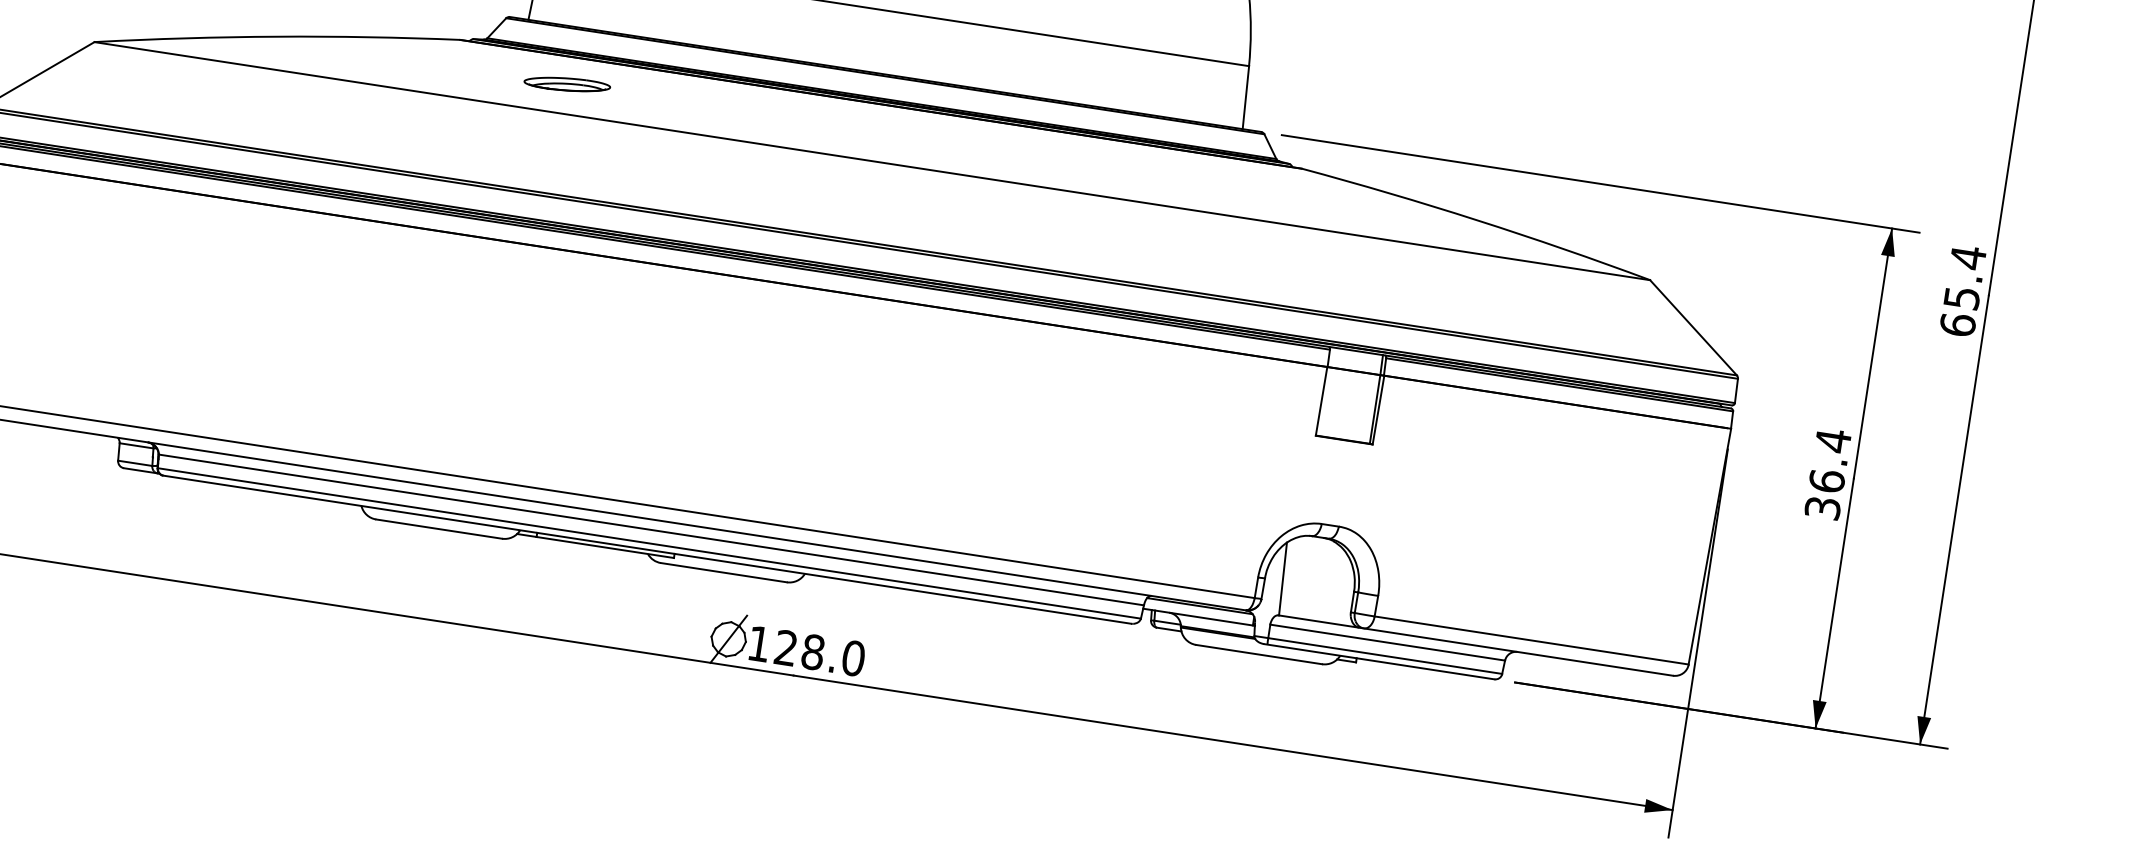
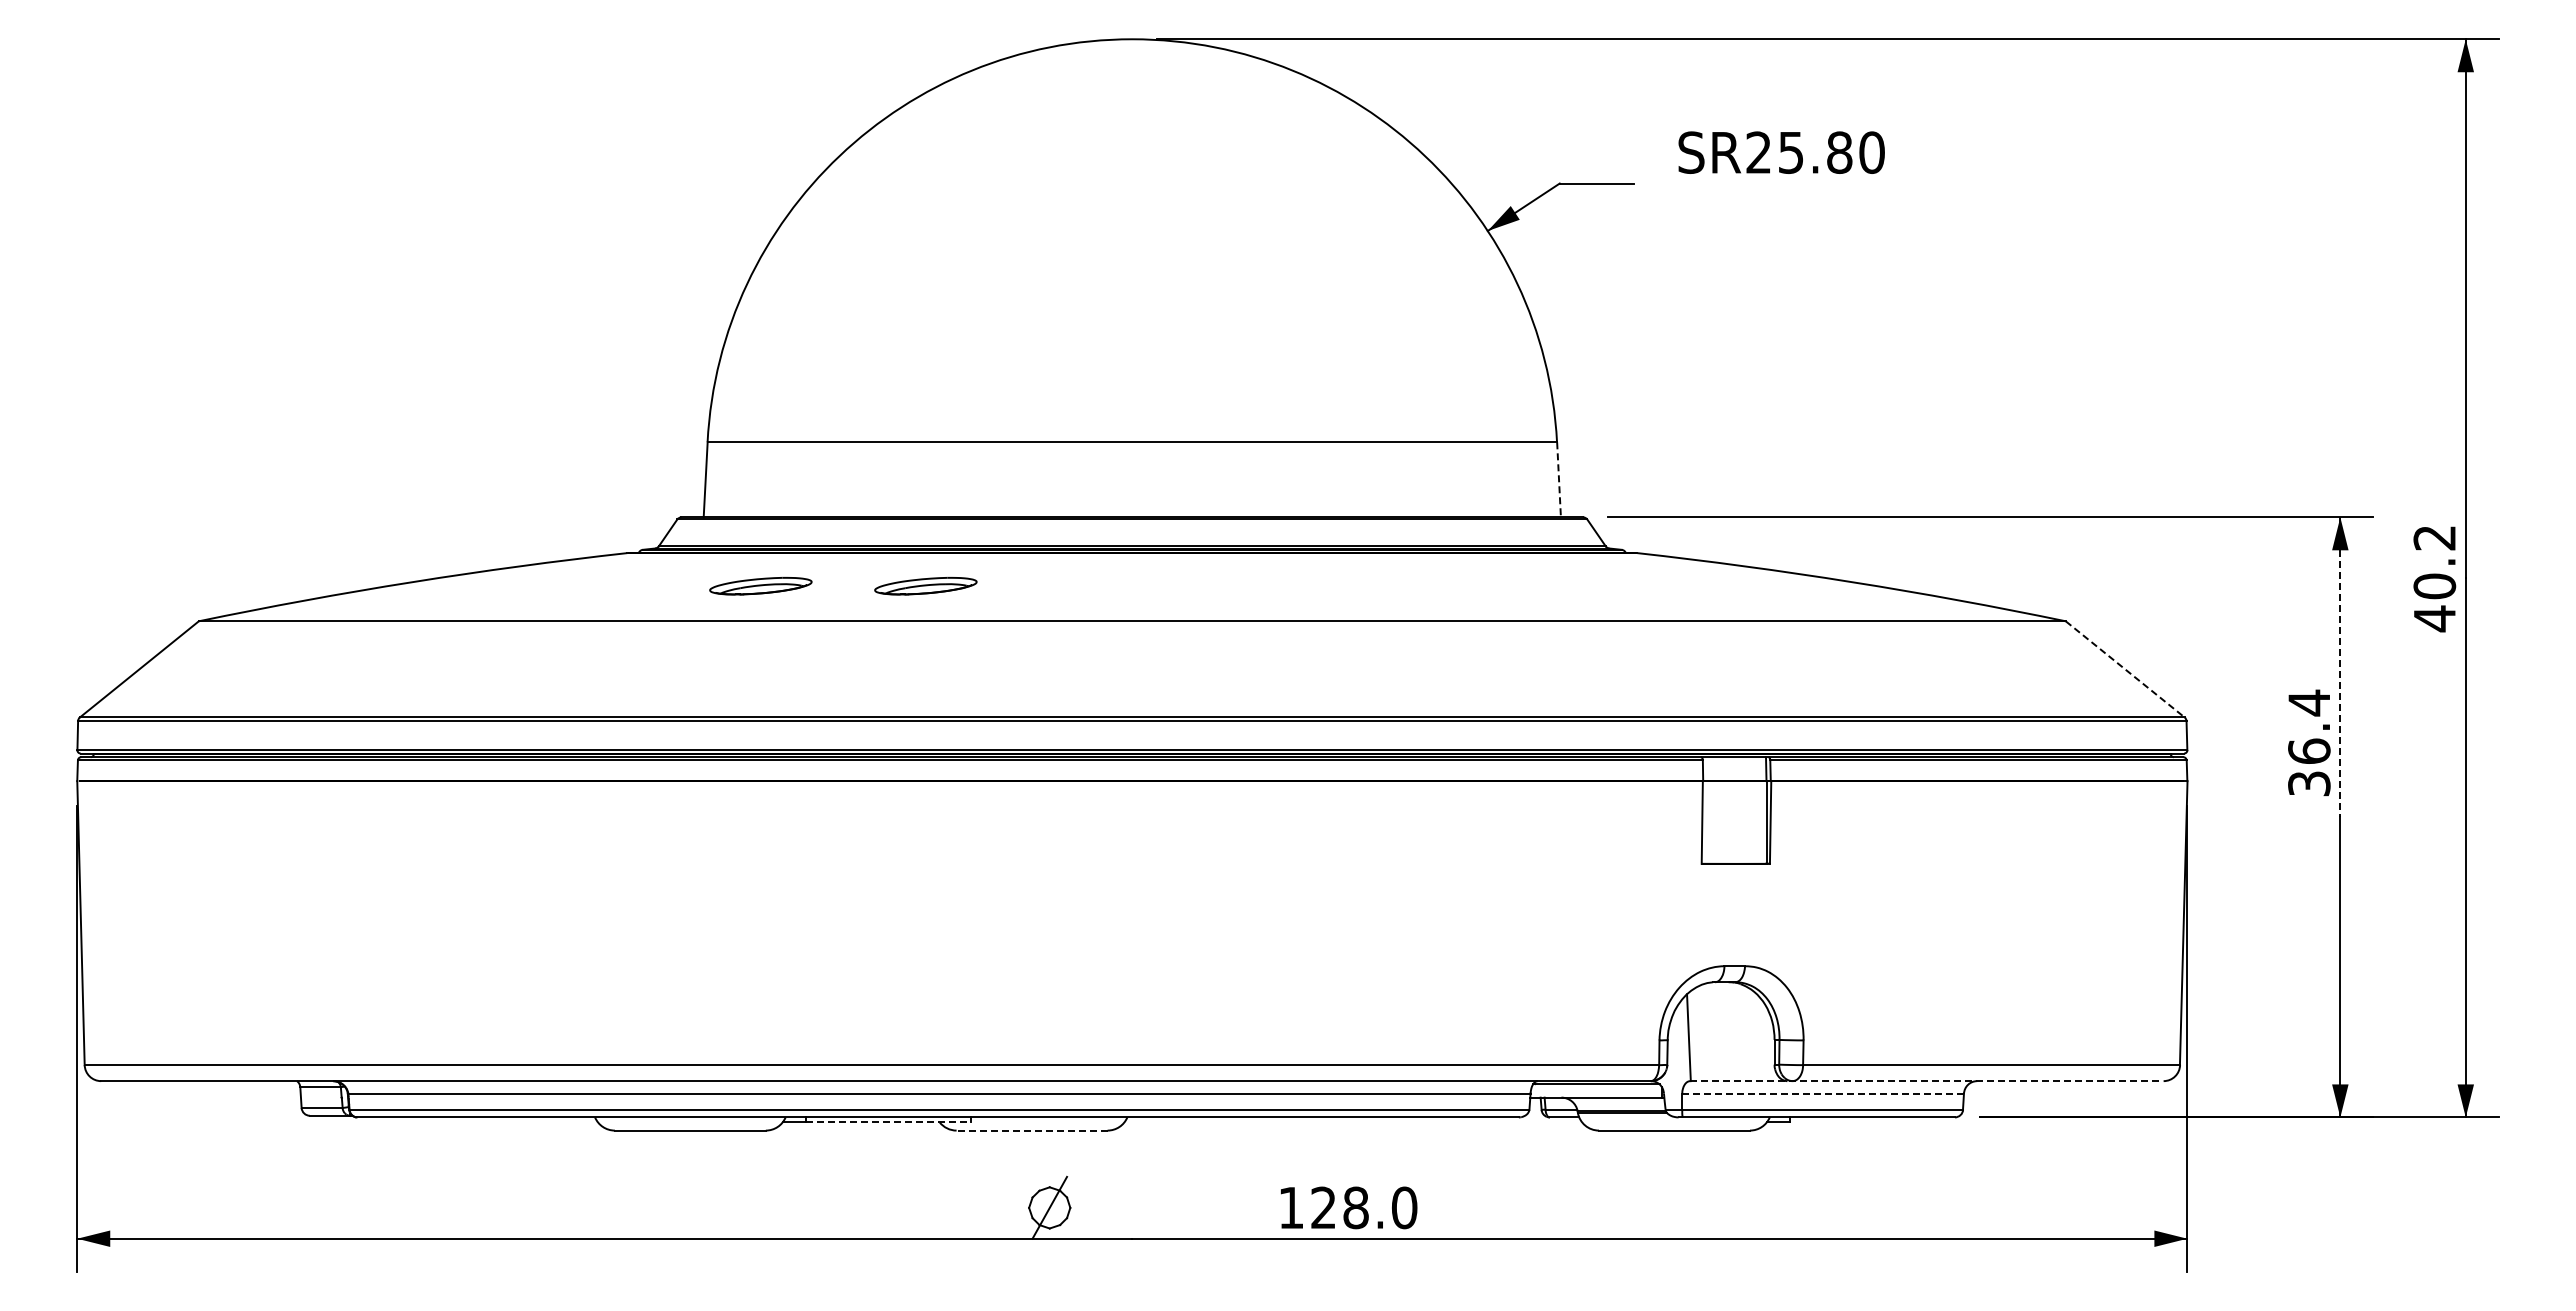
line: (1246, 97) -> (1559, 479), solid -> dashed
part: (704, 105) -> (925, 586), added
text: (1962, 291) -> (2434, 578), 65.4 -> 40.2
line: (1693, 327) -> (2125, 669), solid -> dashed
line: (1873, 353) -> (2340, 667), solid -> dashed
text: (1828, 473) -> (2309, 742), moved
line: (606, 547) -> (889, 1122), solid -> dashed
line: (724, 572) -> (1032, 1130), solid -> dashed
line: (1388, 642) -> (1823, 1093), solid -> dashed
line: (1475, 645) -> (1926, 1081), solid -> dashed
text: (807, 651) -> (1349, 1207), moved

